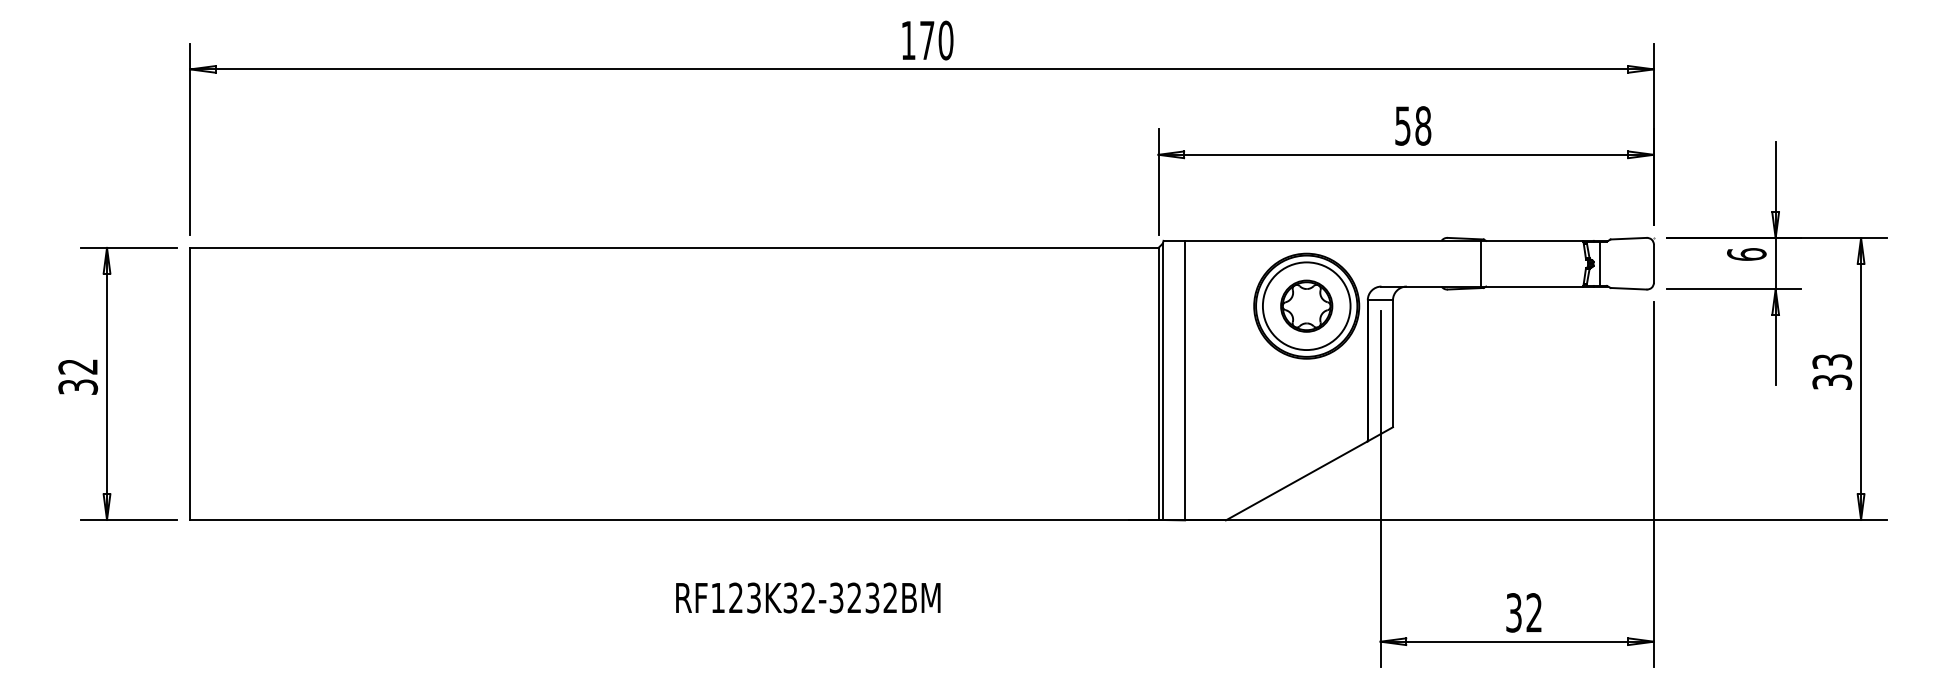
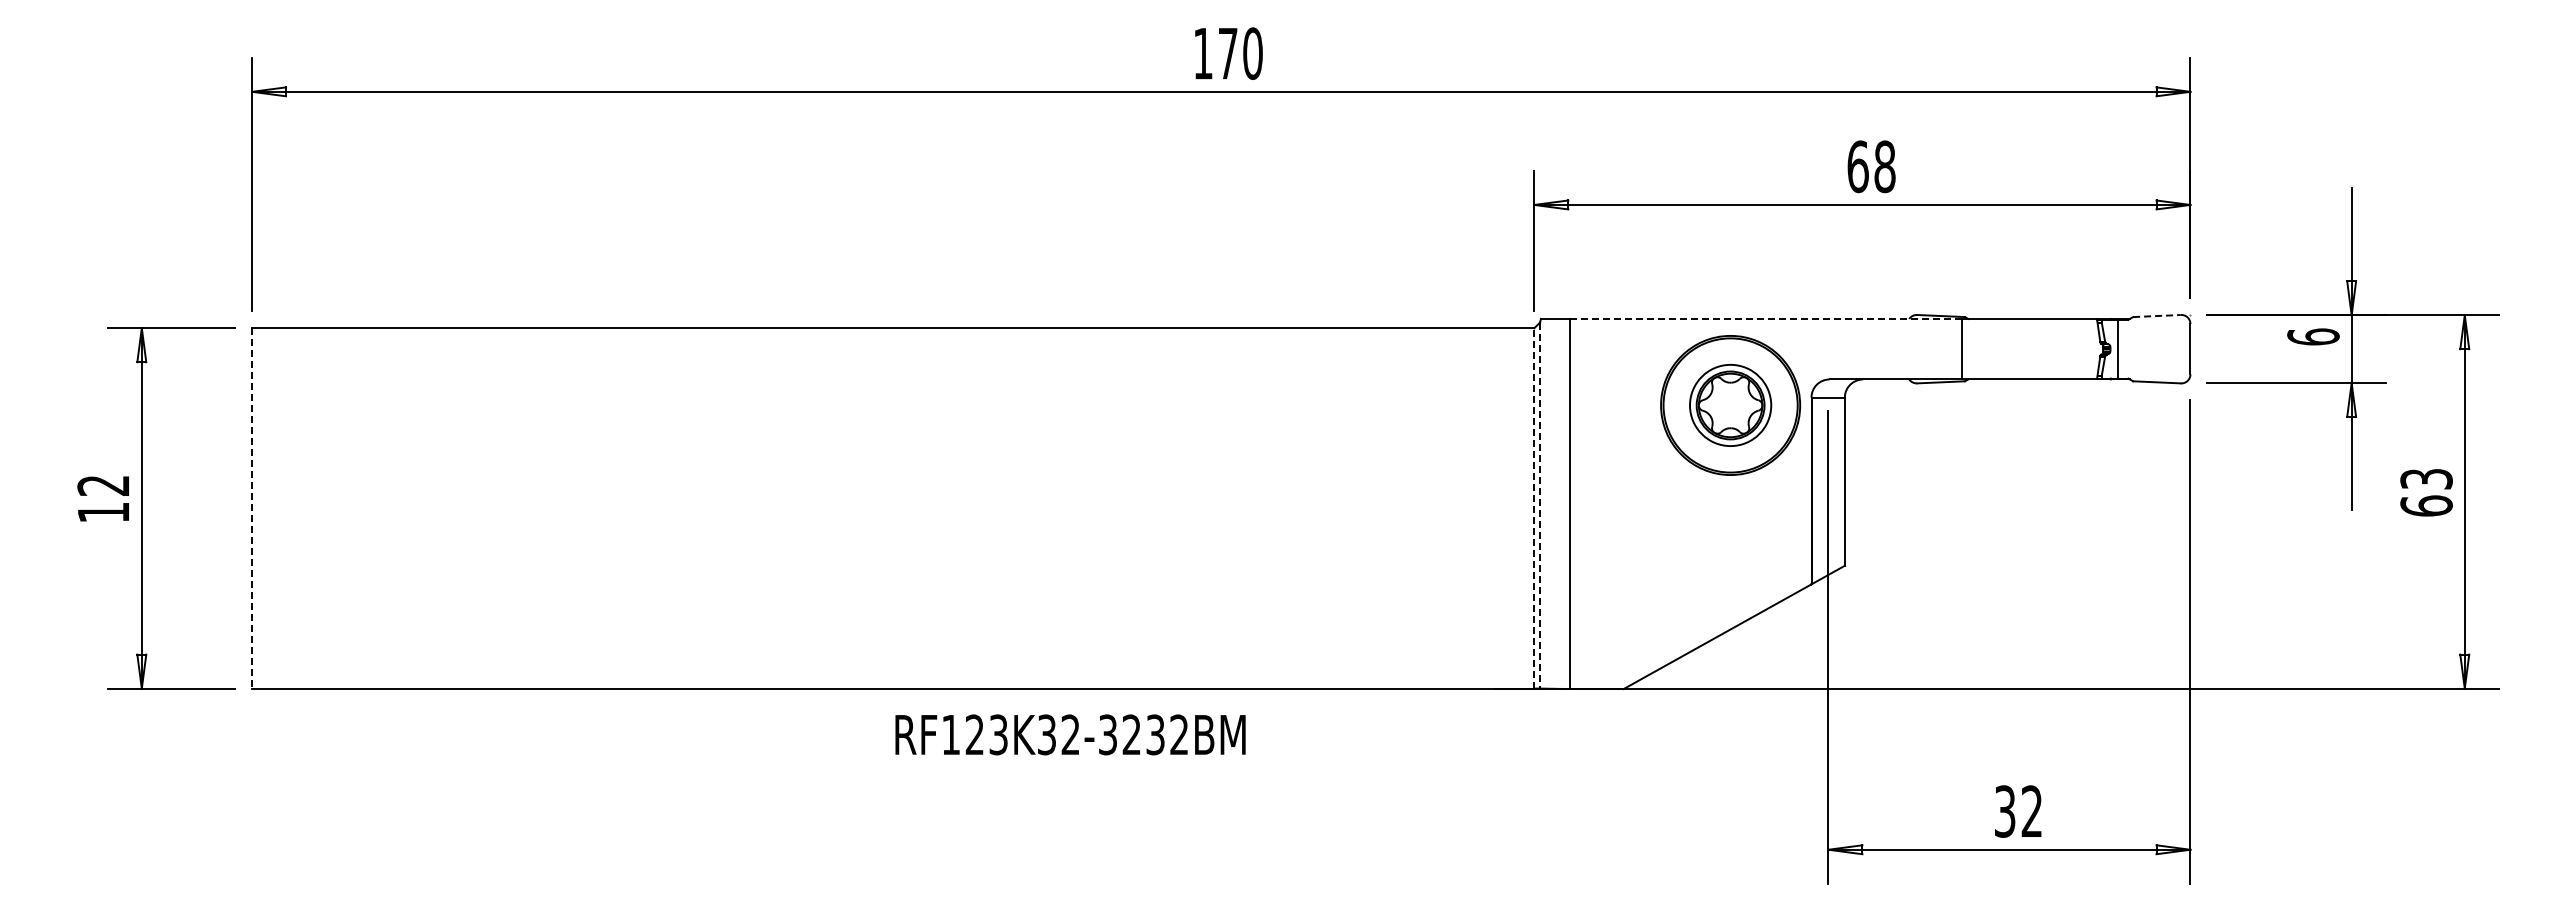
text: (1402, 125) -> (1857, 166), 58 -> 68
line: (1628, 239) -> (2156, 316), solid -> dashed
line: (1333, 240) -> (1765, 318), solid -> dashed
circle: (1306, 306) -> (1730, 405), size x0.7
line: (1163, 381) -> (1540, 505), solid -> dashed
text: (1832, 381) -> (2426, 505), 33 -> 63
line: (1158, 383) -> (1534, 507), solid -> dashed
line: (190, 384) -> (252, 508), solid -> dashed
text: (78, 387) -> (103, 512), 32 -> 12
text: (808, 597) -> (1070, 734), moved

